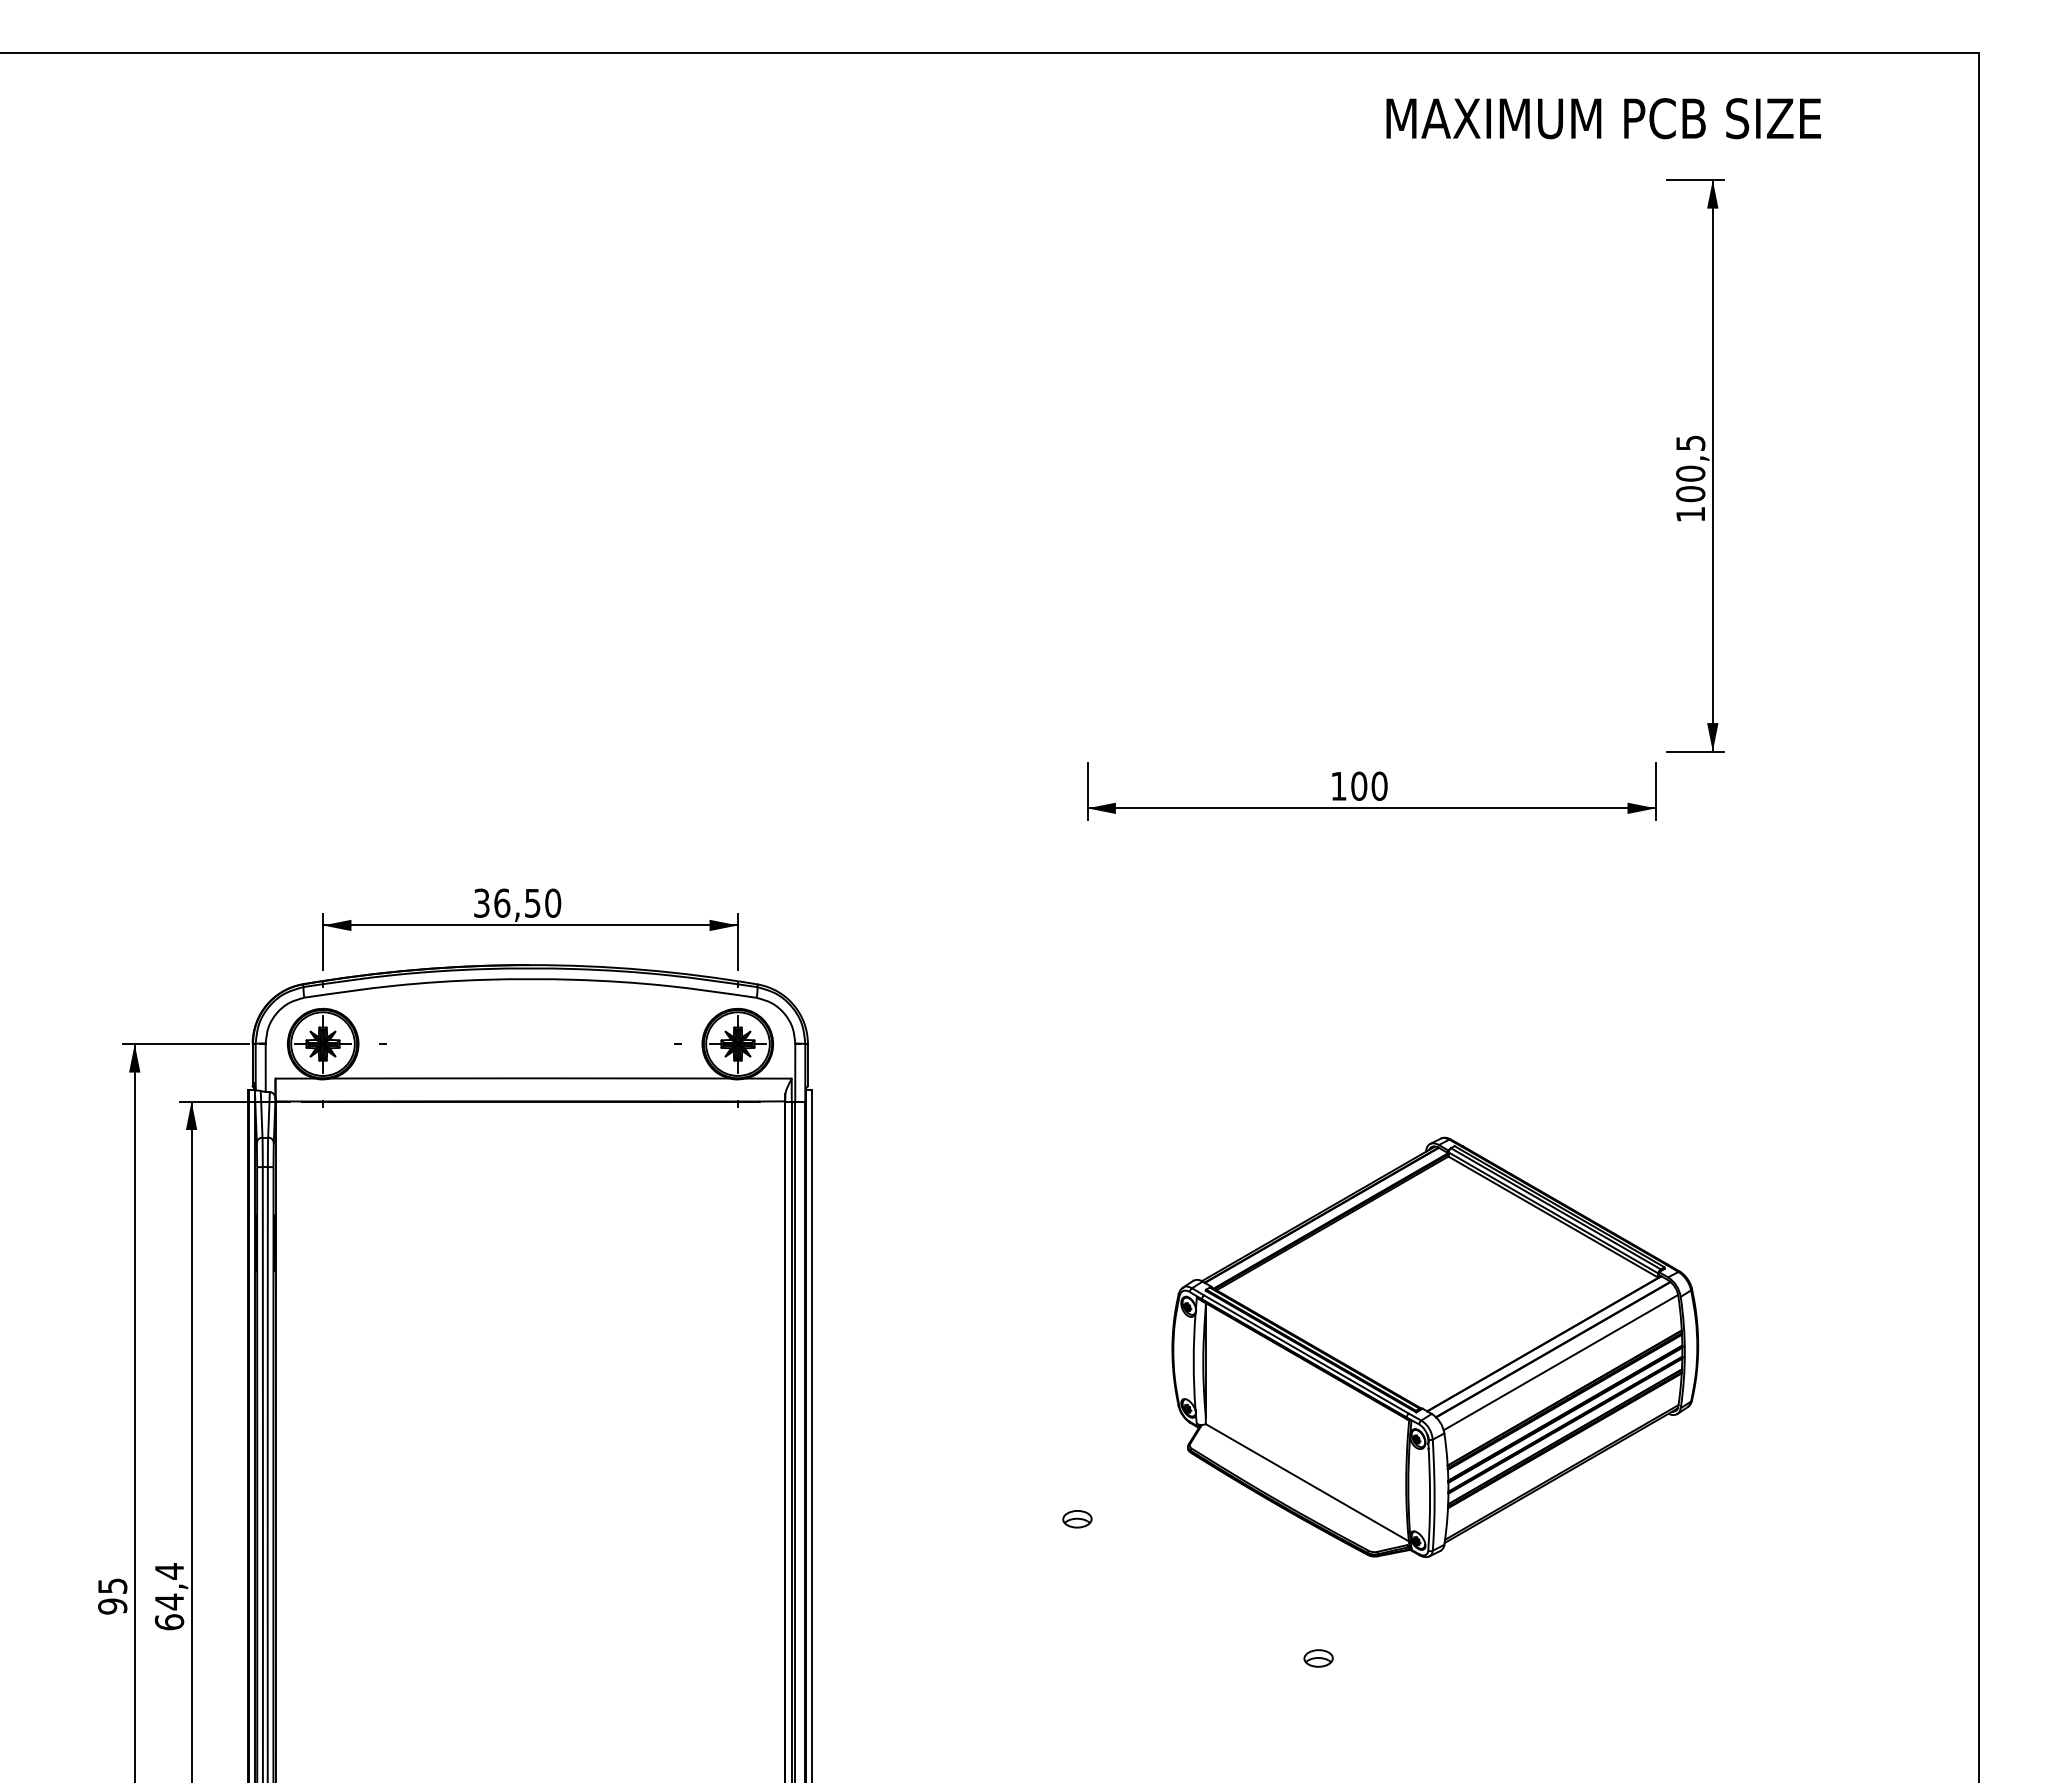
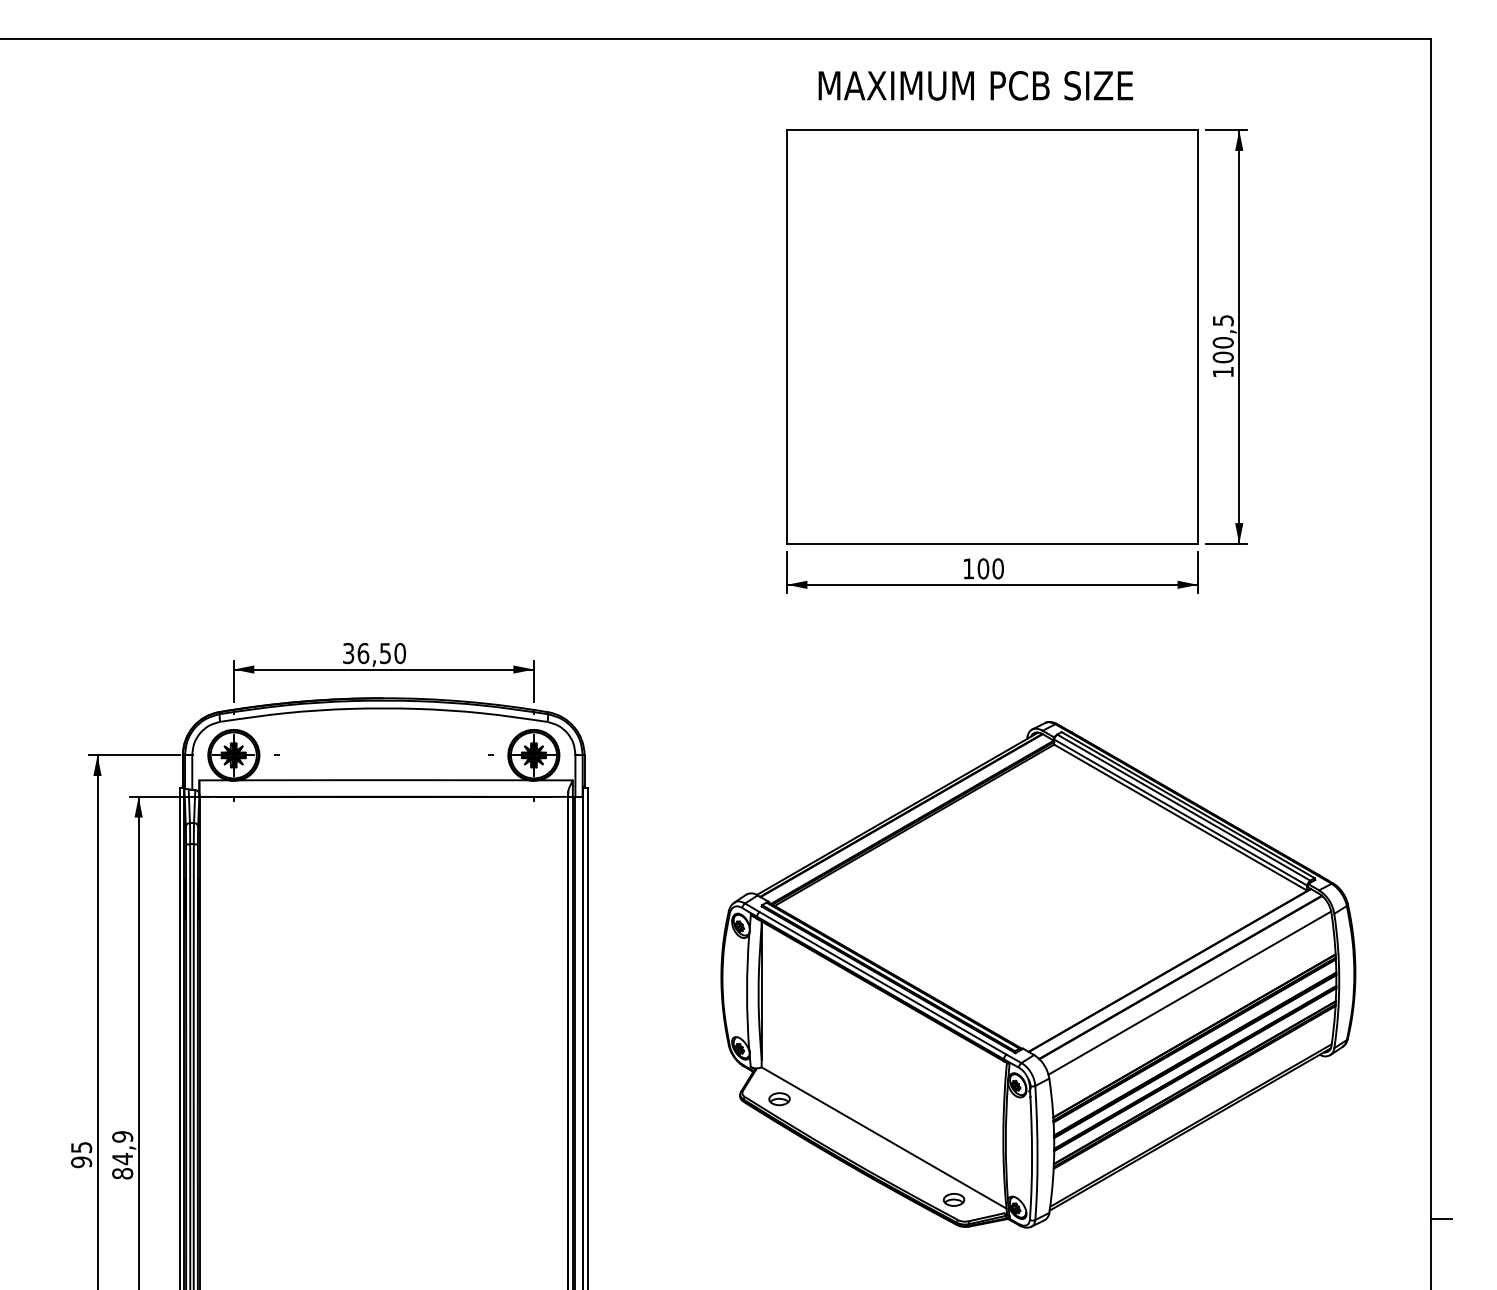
text: (1603, 118) -> (975, 85), moved
part: (1371, 465) -> (992, 336), added
part: (1435, 1347) -> (1038, 974), size x1.67
text: (169, 1596) -> (122, 1155), 64,4 -> 84,9
line: (1992, 1684) -> (1441, 1218), added

